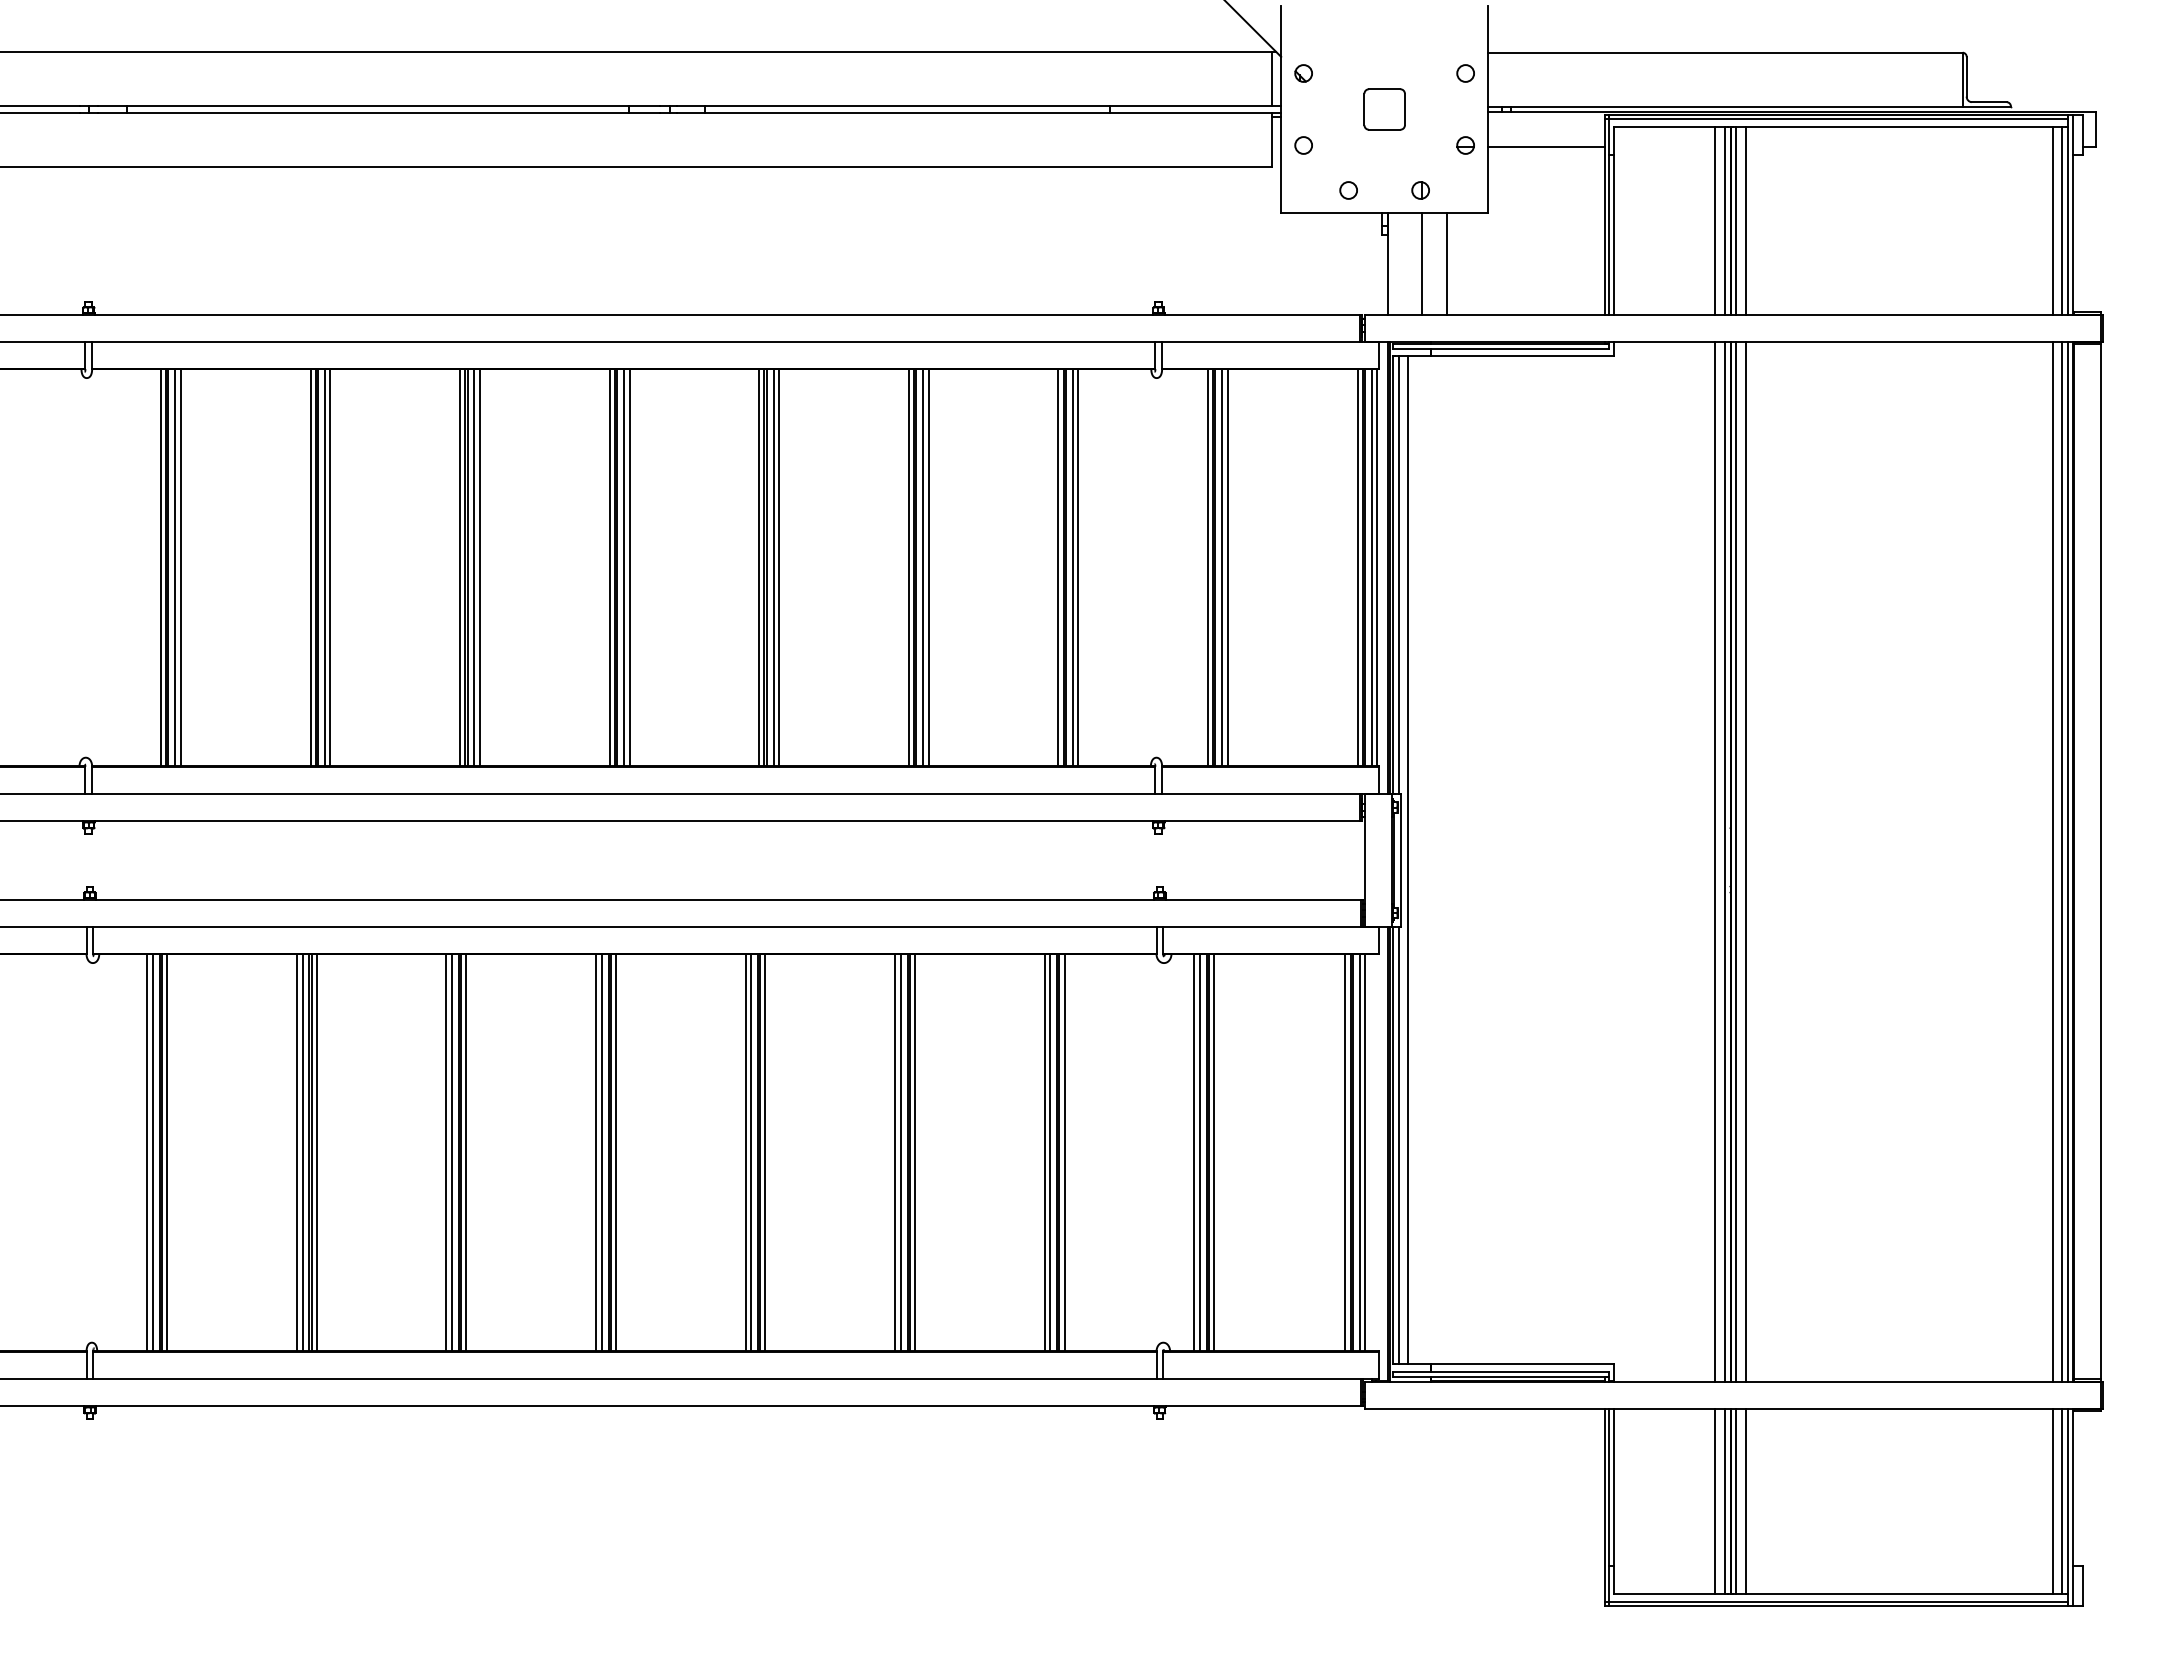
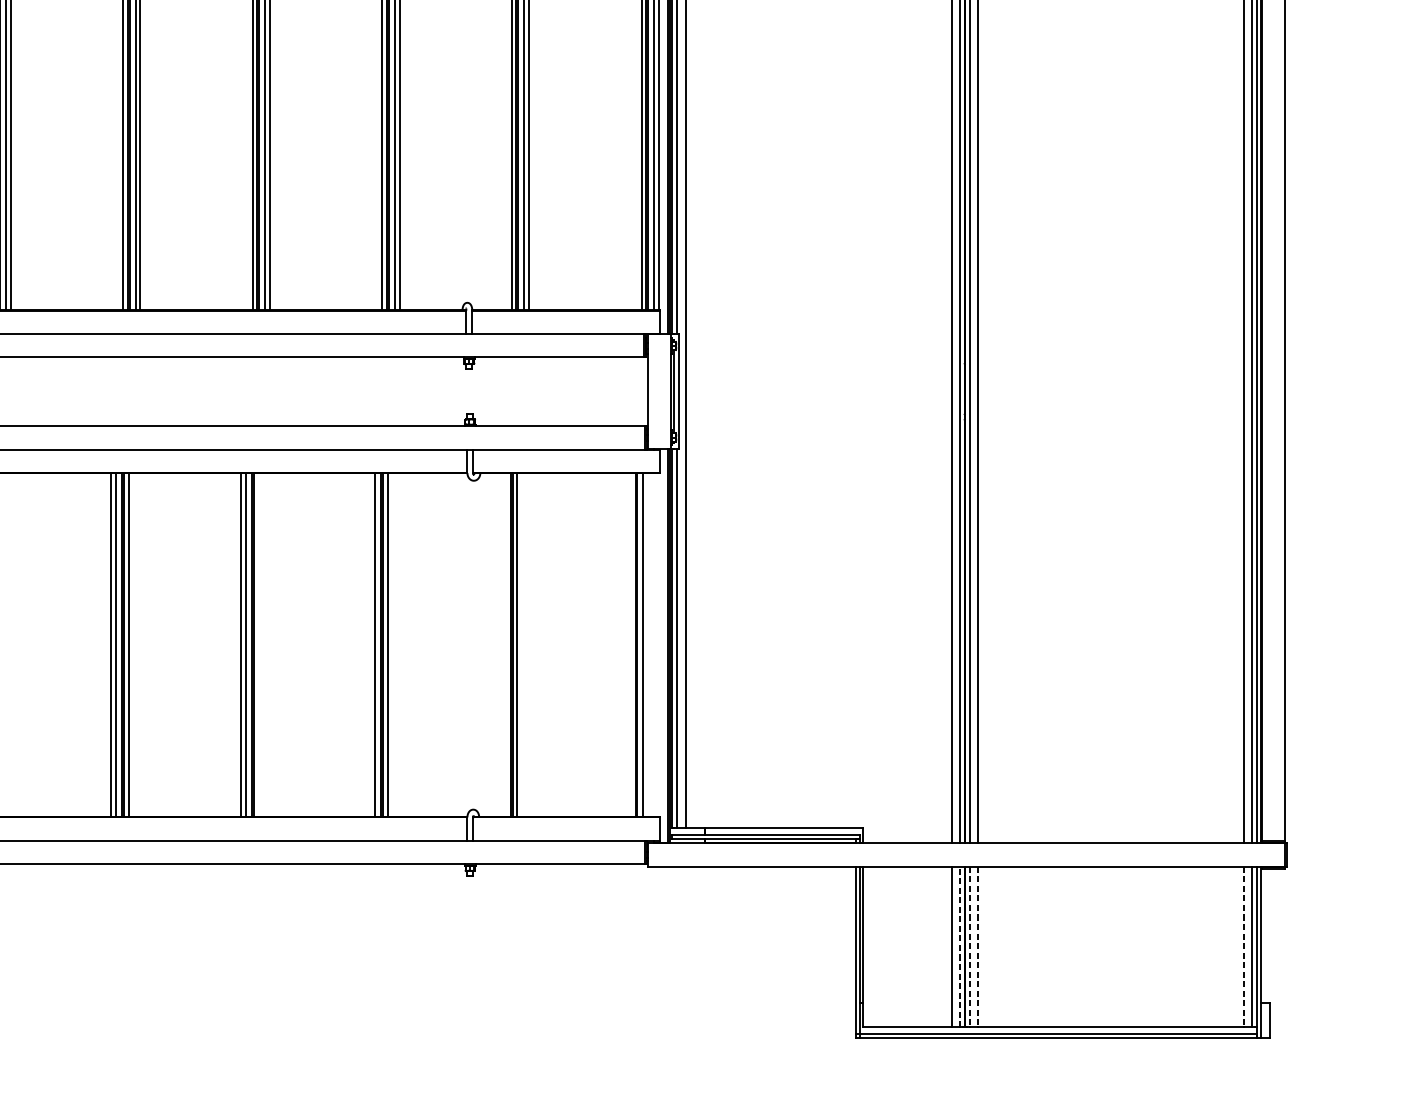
line: (915, 1152) -> (258, 644), removed
line: (1044, 1152) -> (370, 644), removed
line: (1194, 1152) -> (500, 644), removed
line: (1199, 1152) -> (504, 644), removed
line: (1345, 1152) -> (631, 644), removed
line: (1365, 1152) -> (648, 644), removed
line: (1724, 1501) -> (959, 947), solid -> dashed
line: (1736, 1501) -> (969, 947), solid -> dashed
line: (1745, 1501) -> (977, 947), solid -> dashed
line: (2052, 1501) -> (1243, 947), solid -> dashed

